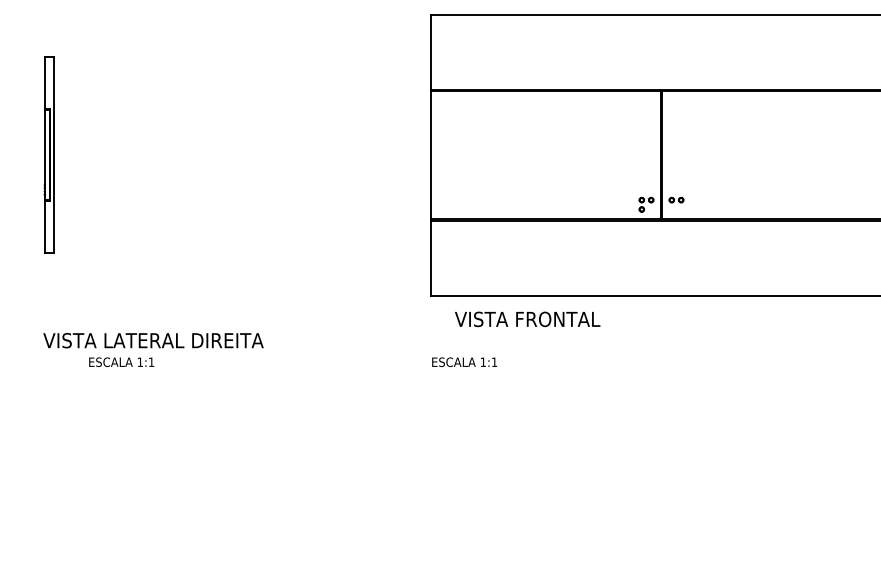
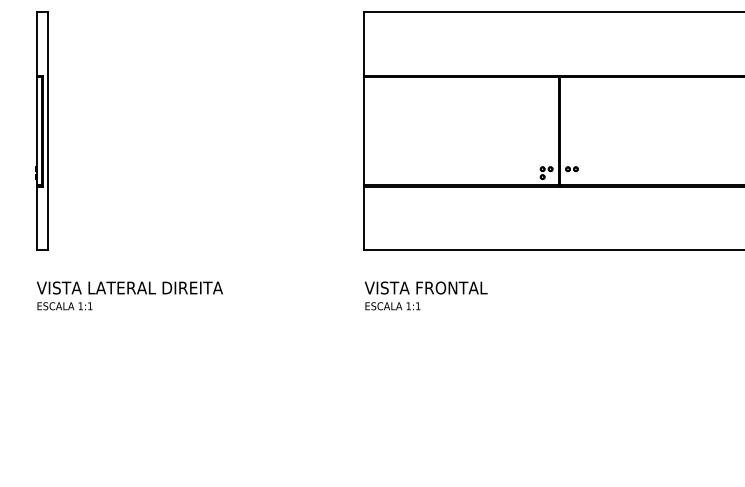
part: (48, 154) -> (41, 130), size x1.43
text: (526, 318) -> (425, 287), moved
text: (121, 362) -> (64, 306), moved

